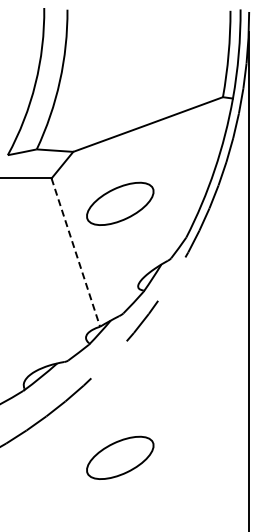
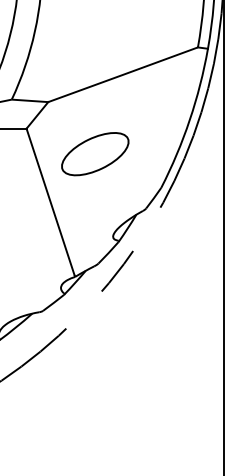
line: (75, 252) -> (50, 202), dashed -> solid
part: (120, 457) -> (95, 407), removed

